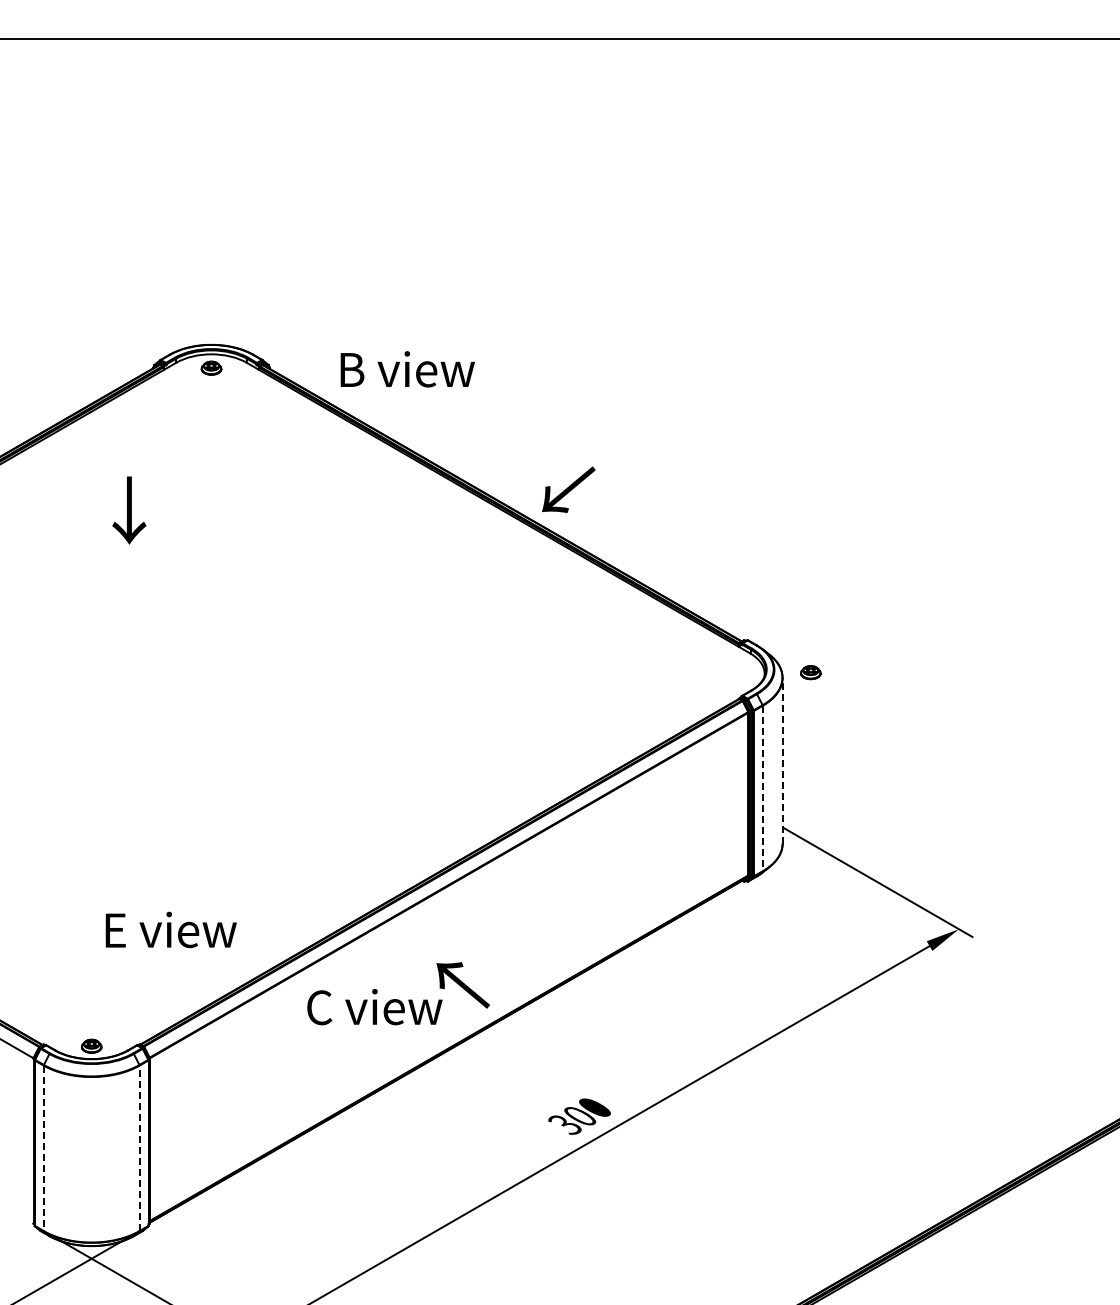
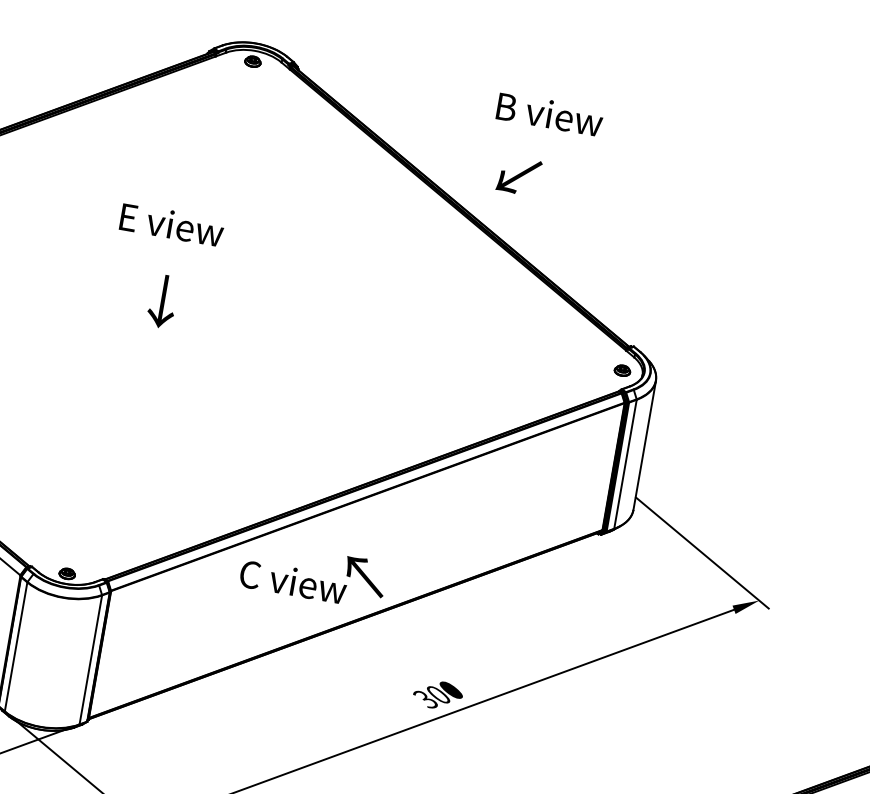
text: (407, 369) -> (549, 114), moved
text: (568, 489) -> (518, 175), moved
text: (129, 510) -> (162, 301), moved
part: (810, 672) -> (622, 370), moved
line: (782, 760) -> (644, 445), dashed -> solid
line: (762, 788) -> (625, 464), dashed -> solid
text: (170, 929) -> (171, 224), moved
line: (43, 1148) -> (15, 647), dashed -> solid
line: (139, 1148) -> (90, 660), dashed -> solid

